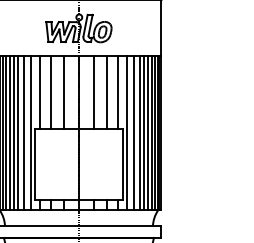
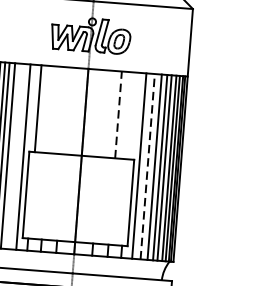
line: (51, 92) -> (52, 109), removed
line: (64, 92) -> (67, 110), removed
line: (93, 92) -> (102, 113), removed
line: (106, 92) -> (118, 114), solid -> dashed
line: (117, 92) -> (131, 115), removed
line: (23, 133) -> (14, 156), removed
line: (134, 133) -> (148, 166), solid -> dashed

